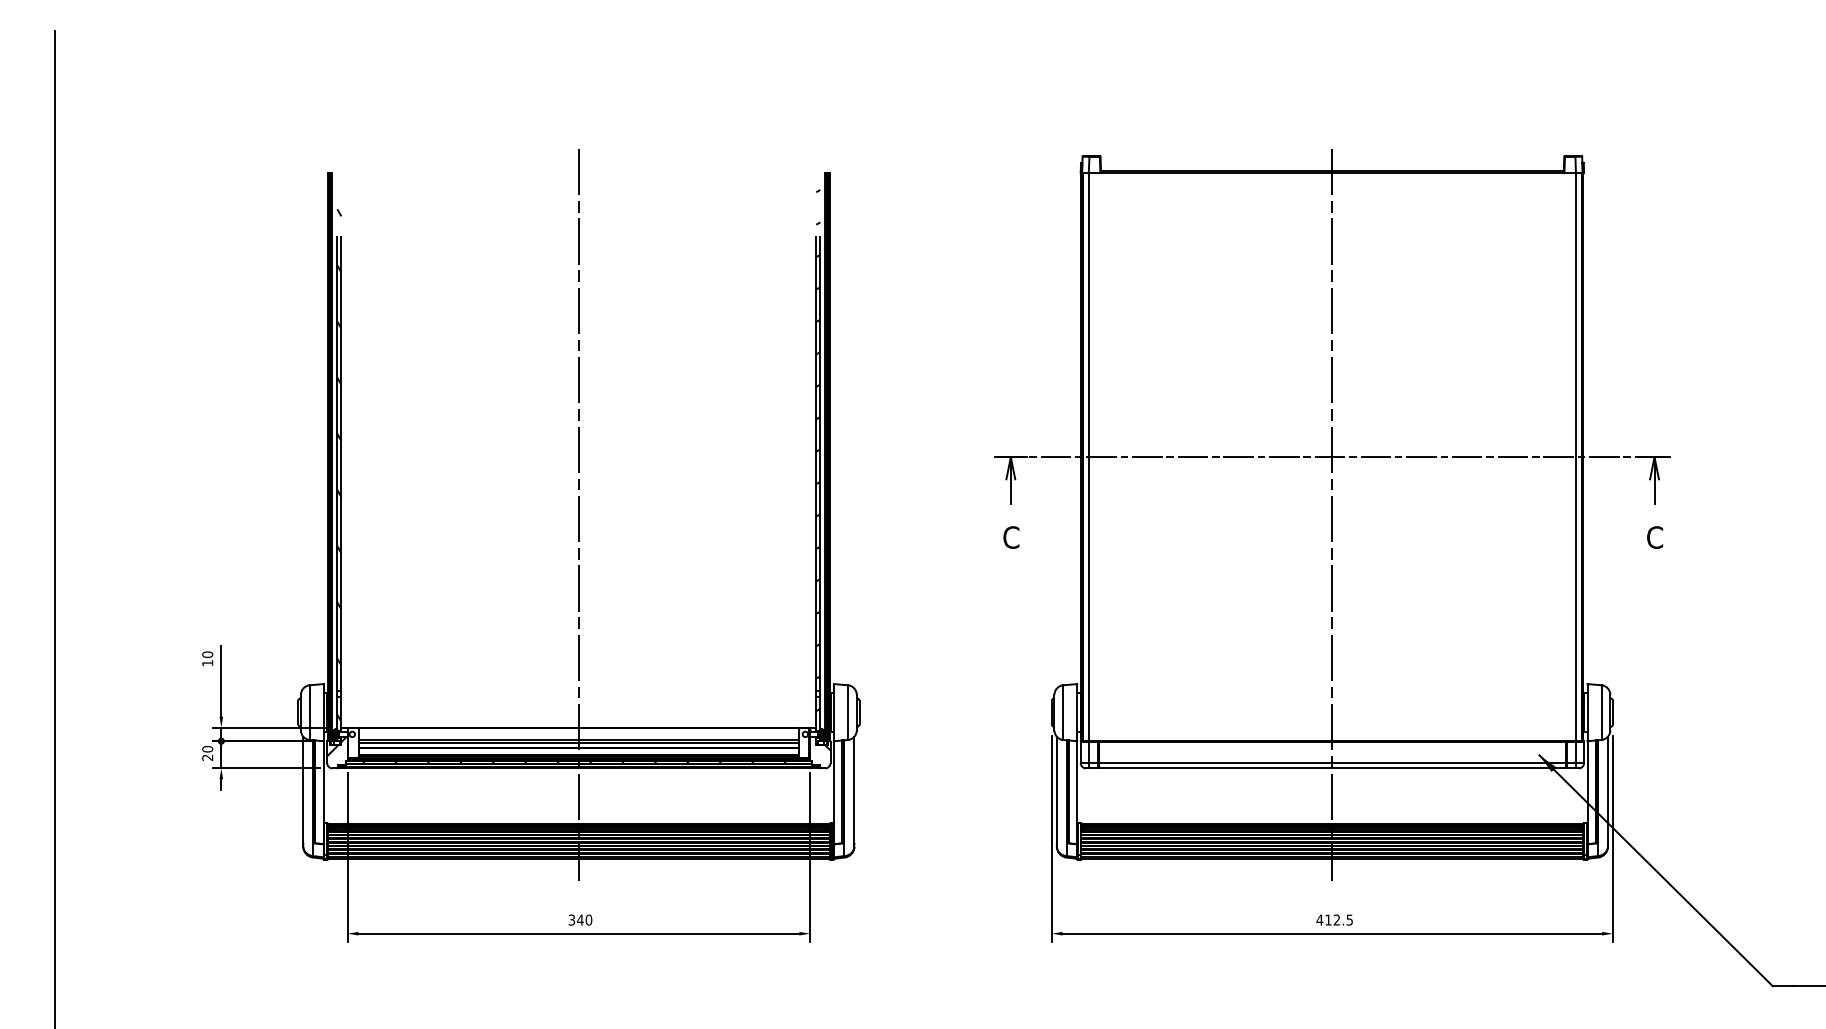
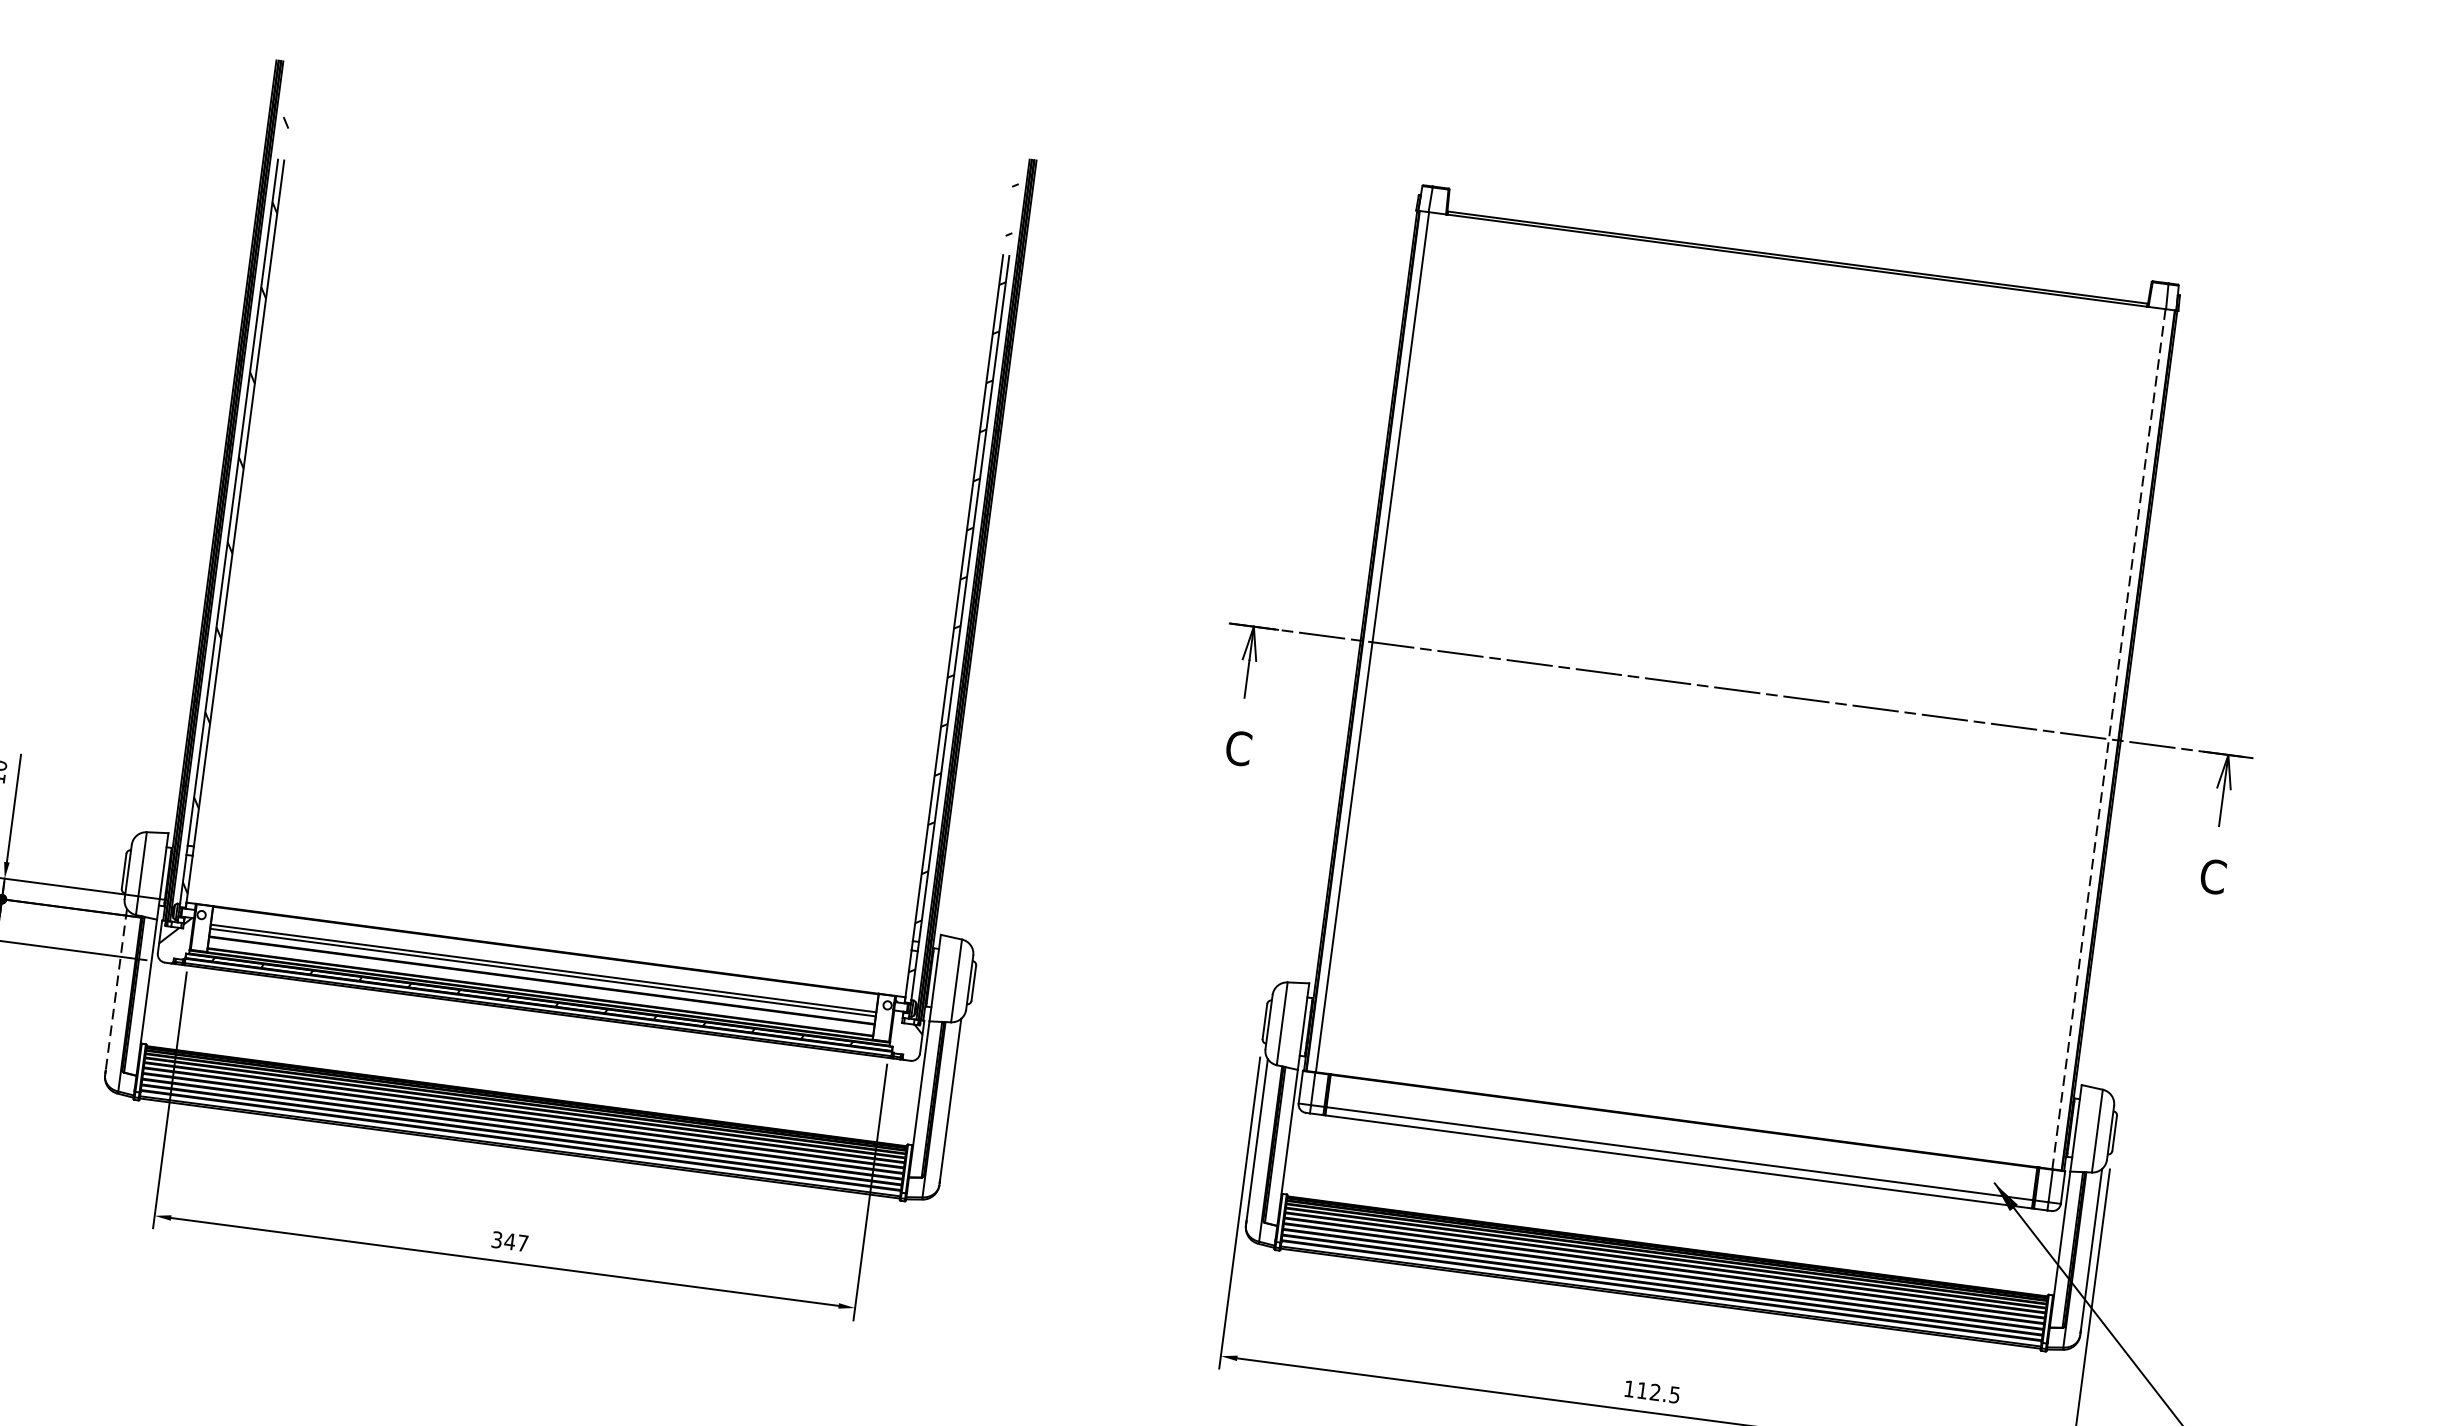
line: (1575, 456) -> (2108, 738), solid -> dashed
line: (578, 514) -> (587, 627), removed
line: (1332, 514) -> (1729, 777), removed
line: (303, 790) -> (116, 990), solid -> dashed
text: (588, 919) -> (522, 1242), 340 -> 347
text: (1319, 919) -> (1629, 1388), 412.5 -> 112.5

